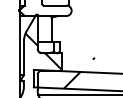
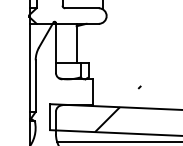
hatch: (43, 51) -> (64, 76), removed

